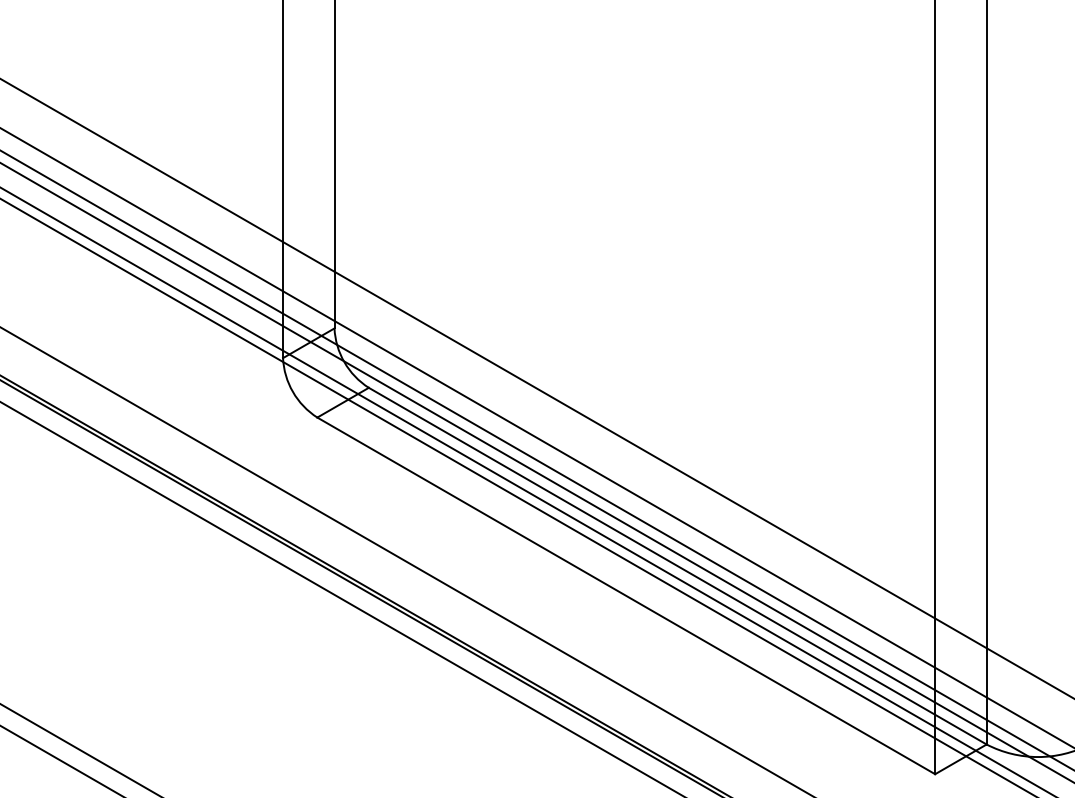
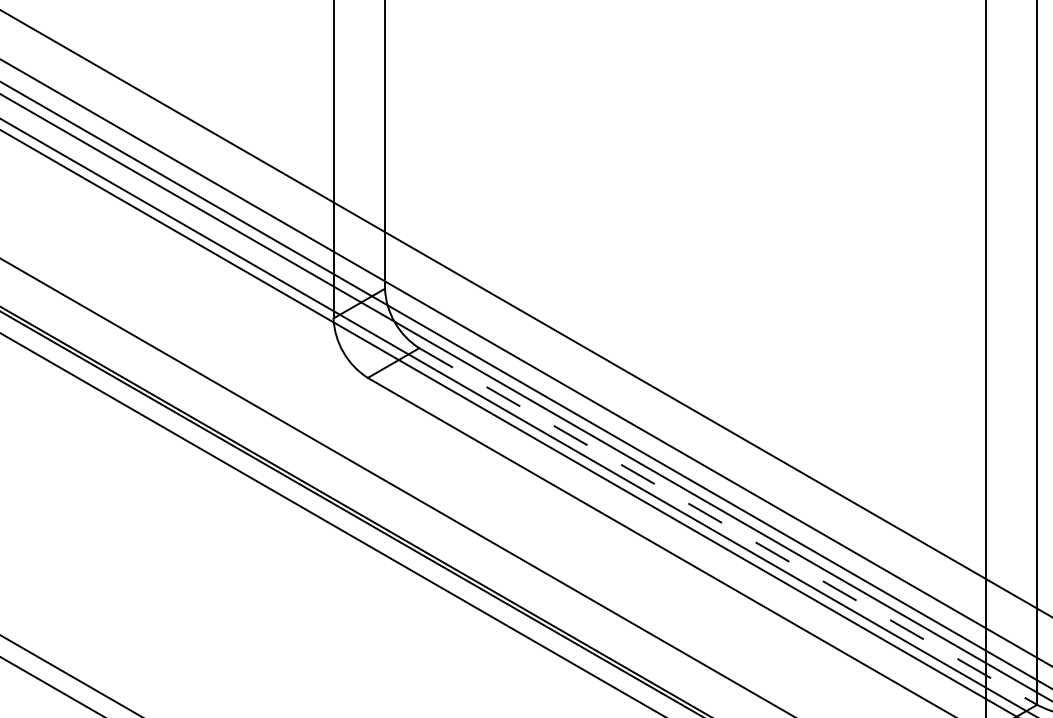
line: (677, 566) -> (728, 526), solid -> dashed

